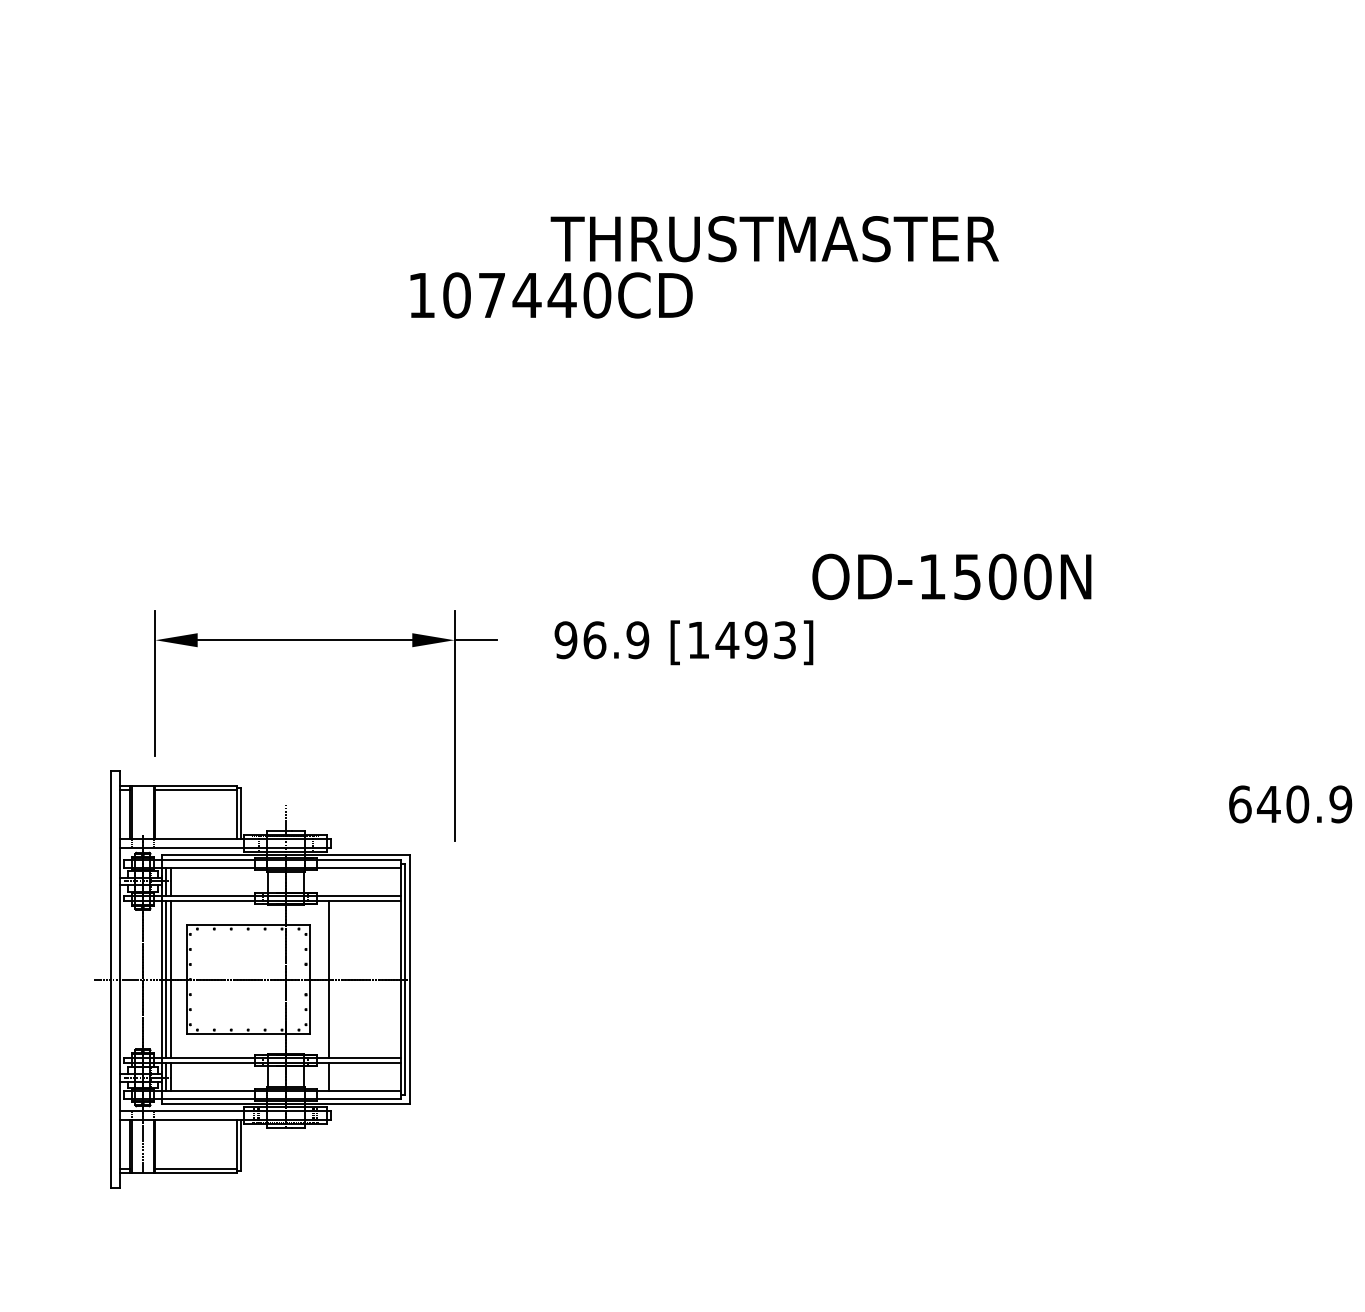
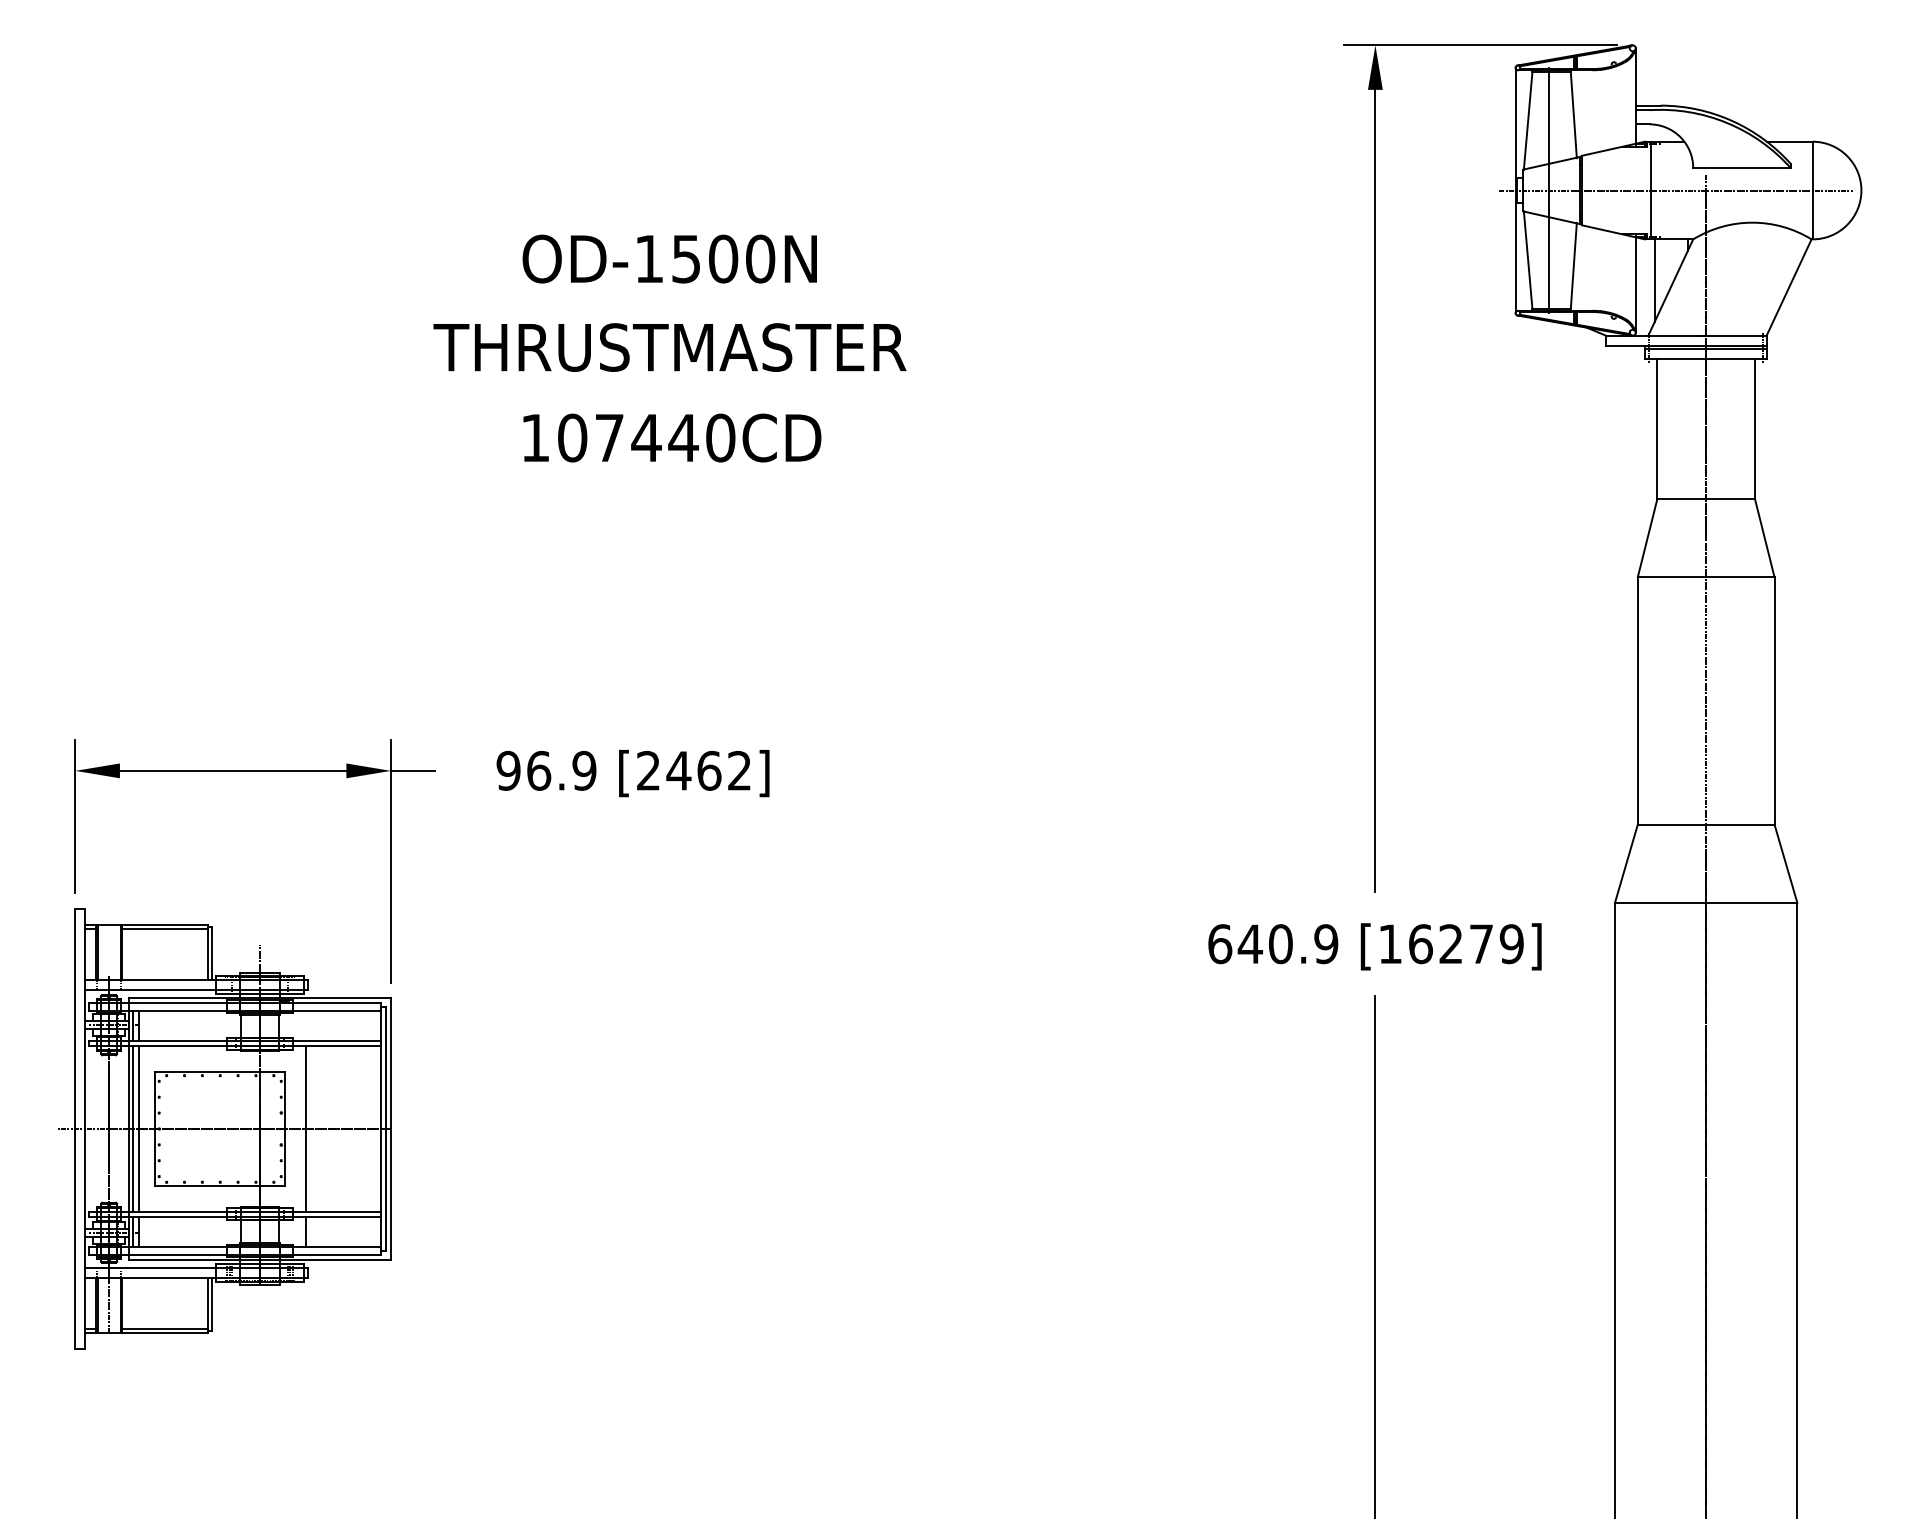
text: (774, 239) -> (669, 347), moved
text: (551, 294) -> (672, 437), moved
text: (951, 576) -> (669, 258), moved
text: (742, 639) -> (694, 770), [1493] -> [2462]
part: (252, 979) -> (224, 1128), moved

